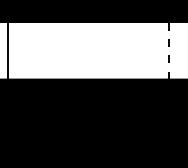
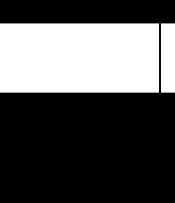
line: (168, 50) -> (159, 57), dashed -> solid

